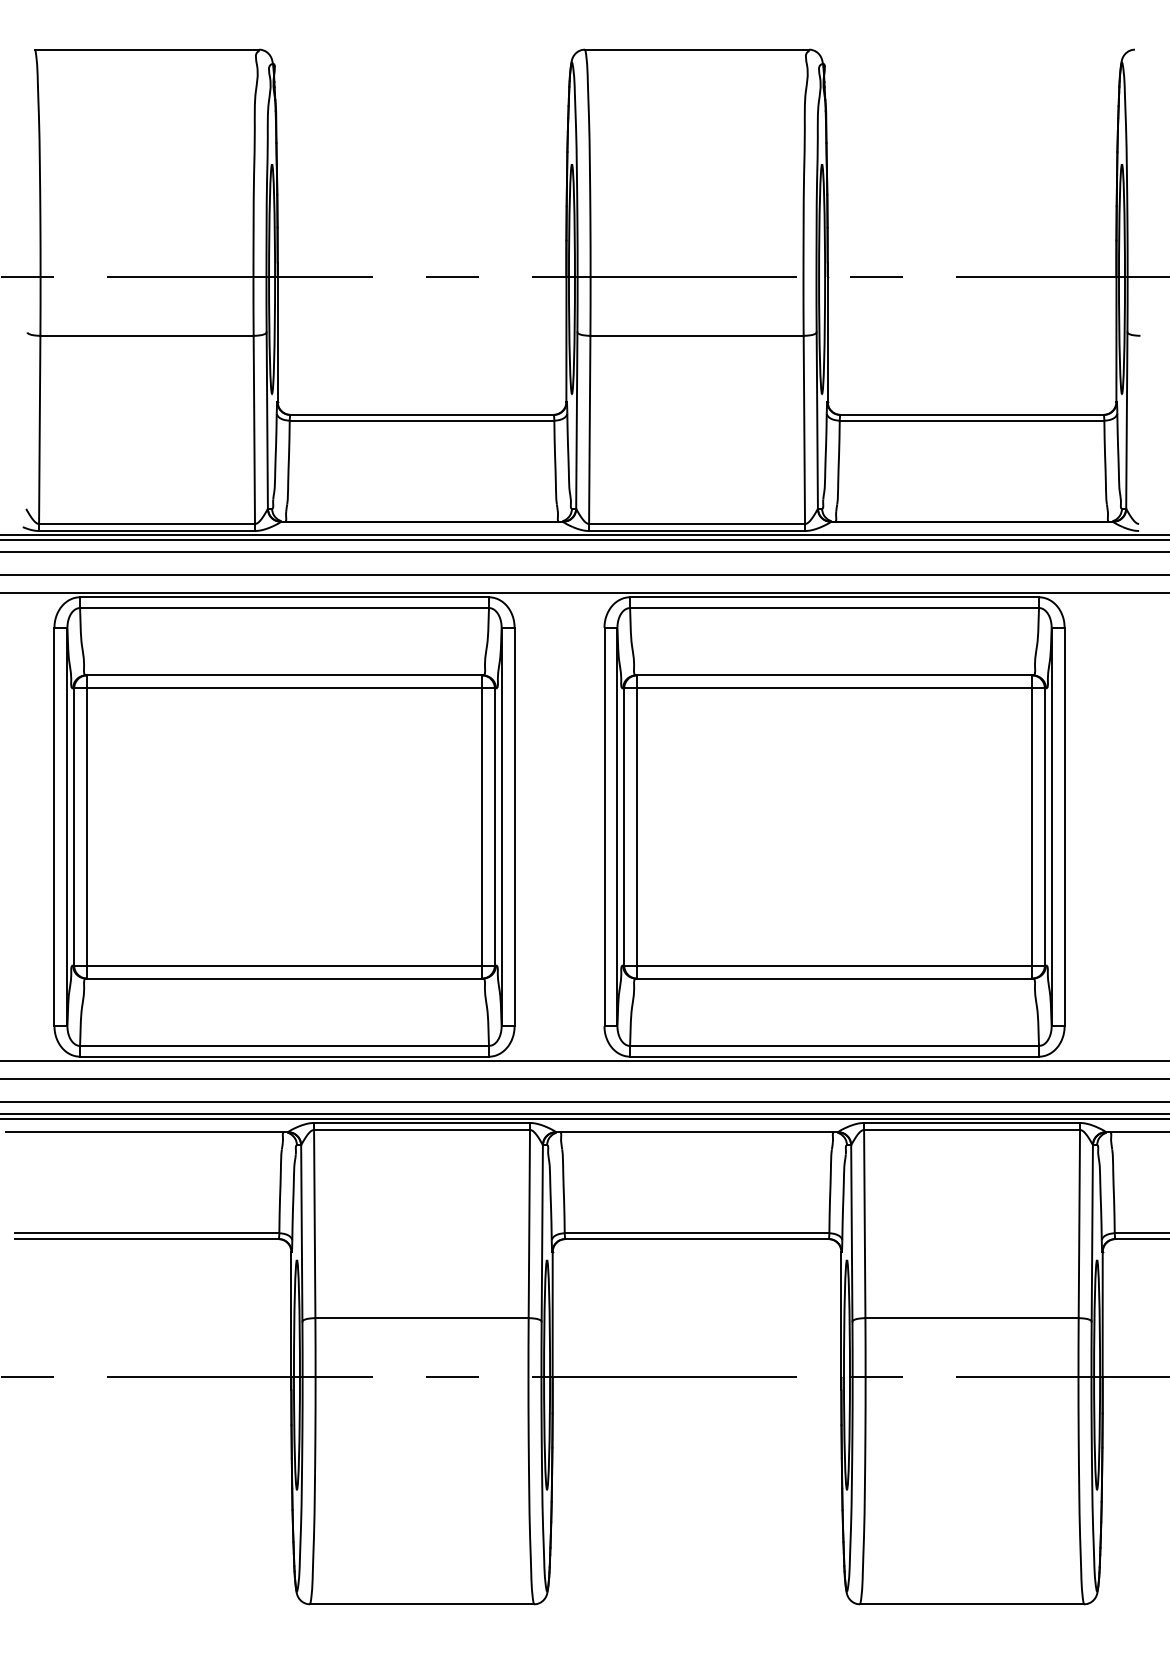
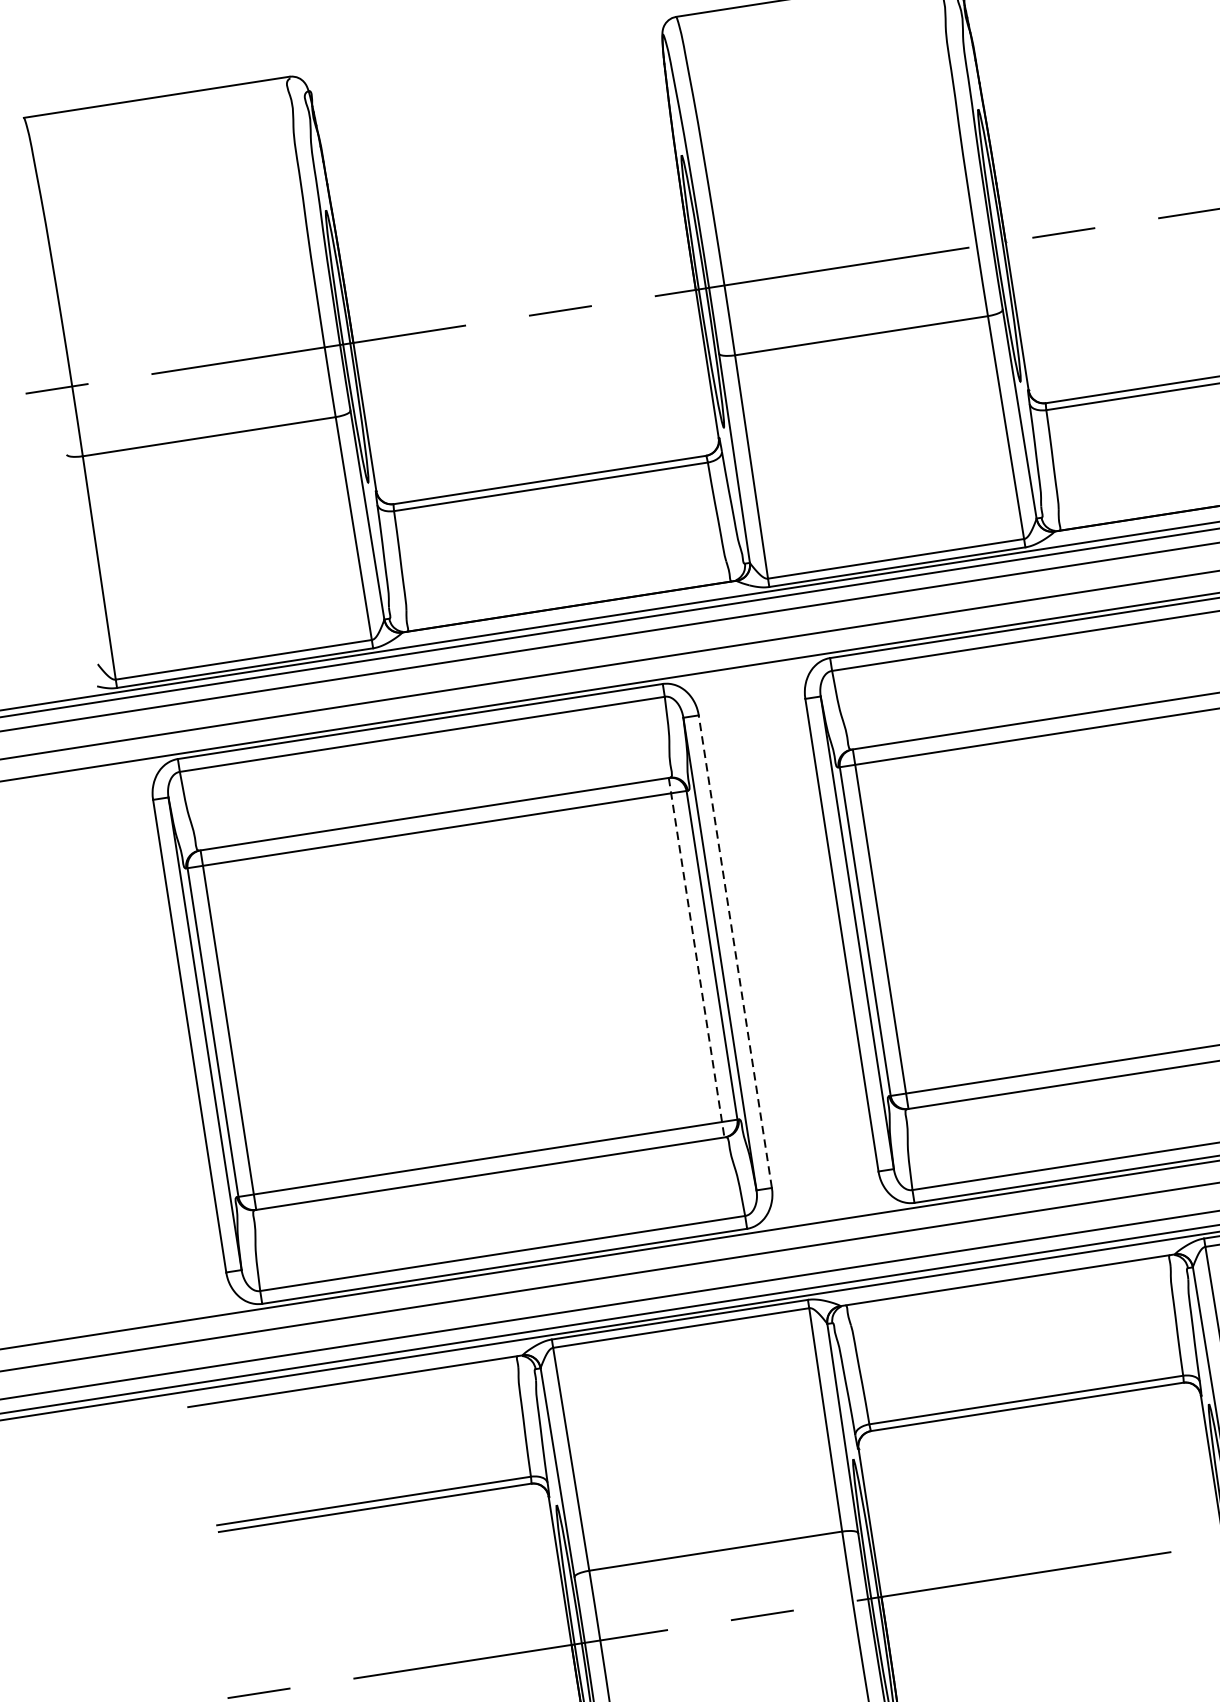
line: (514, 826) -> (735, 951), solid -> dashed
line: (481, 827) -> (696, 958), solid -> dashed

